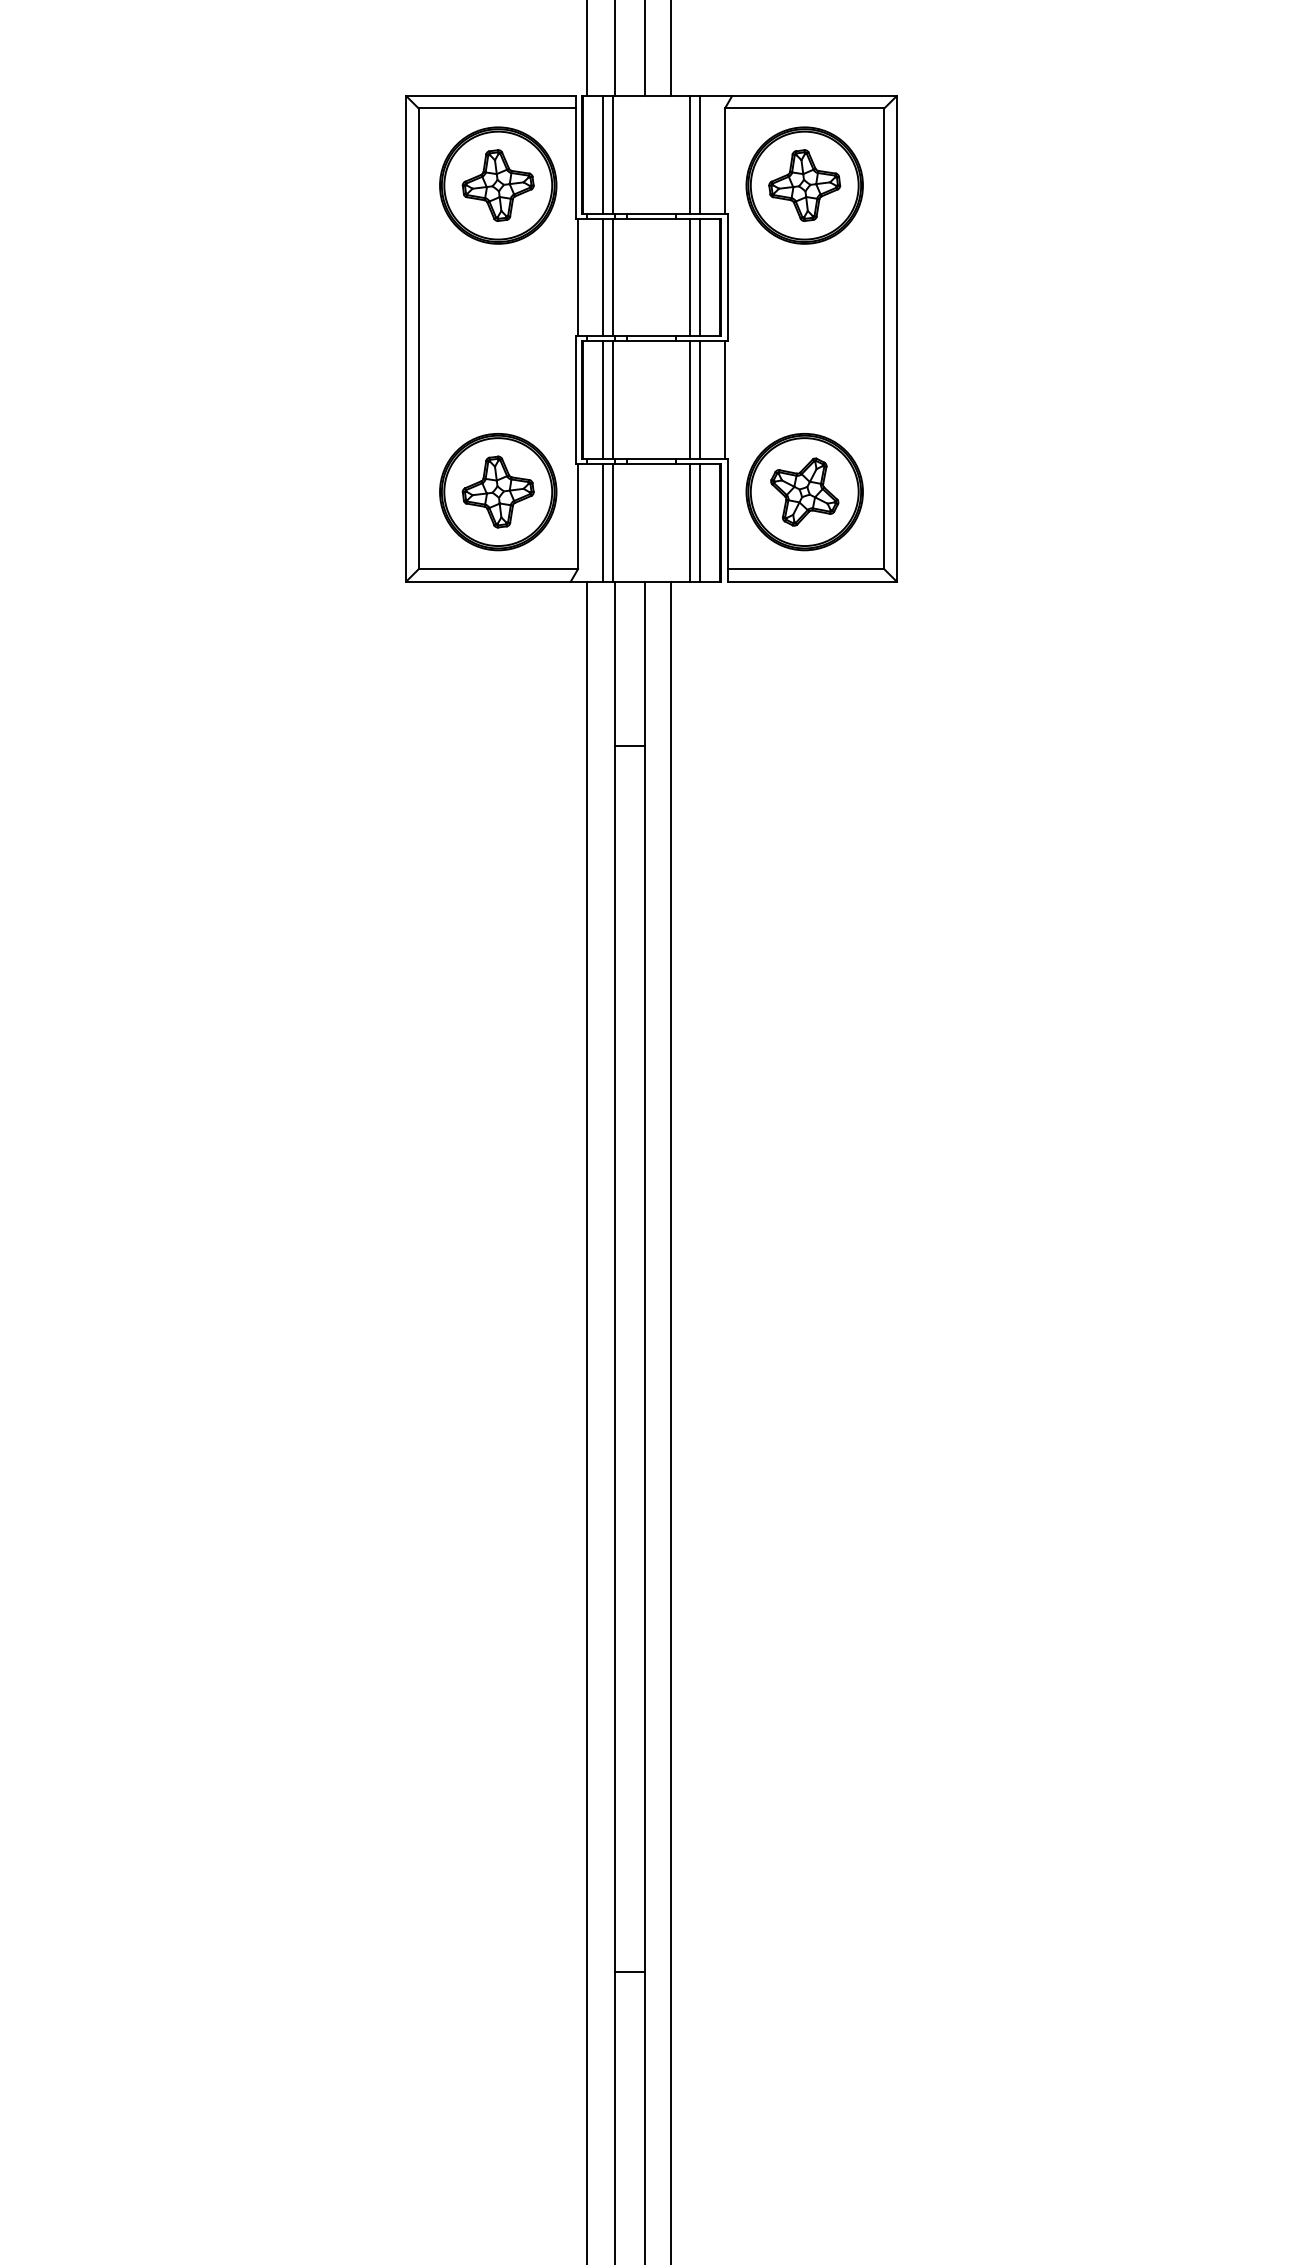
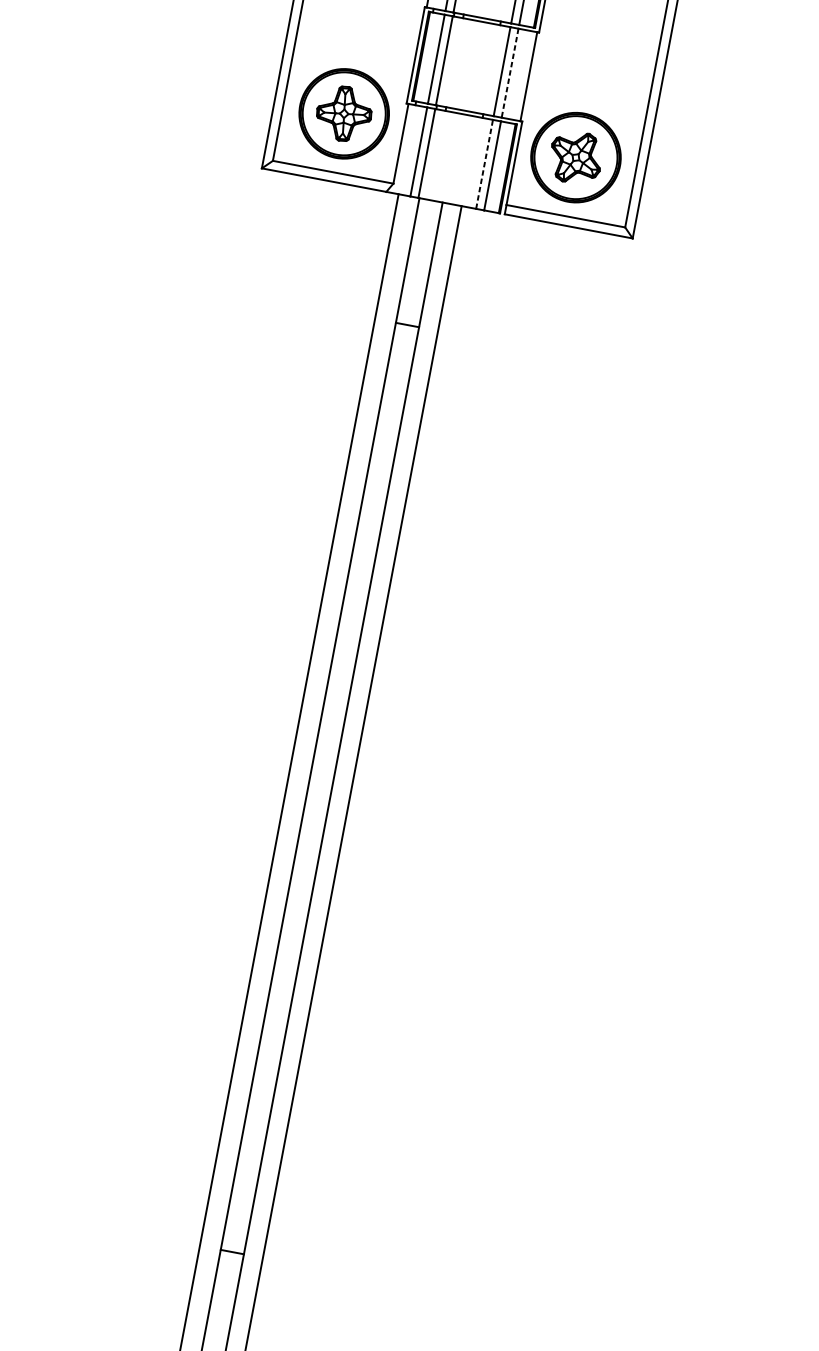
line: (700, 400) -> (510, 73), solid -> dashed
line: (689, 522) -> (484, 164), solid -> dashed

